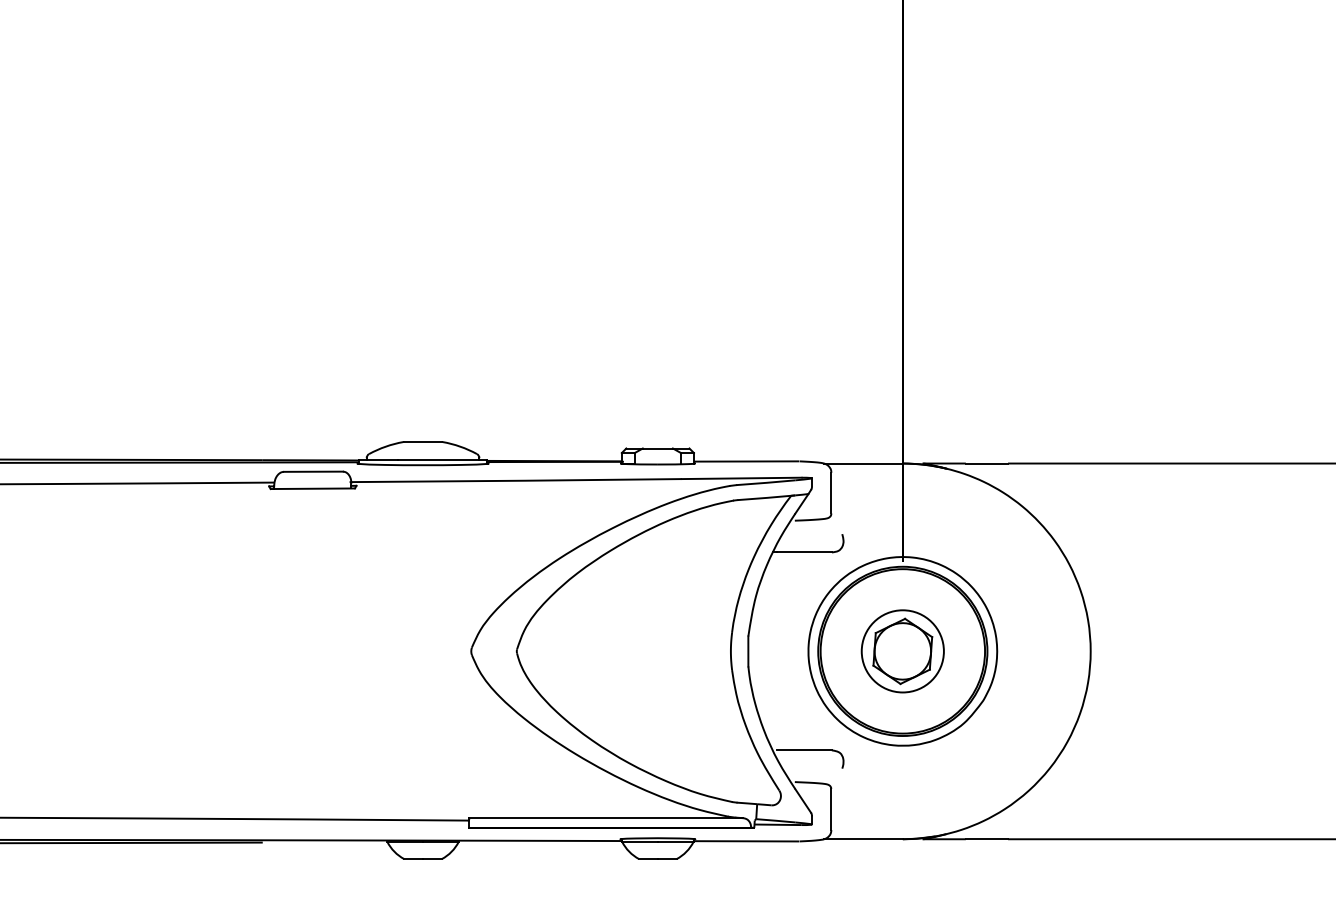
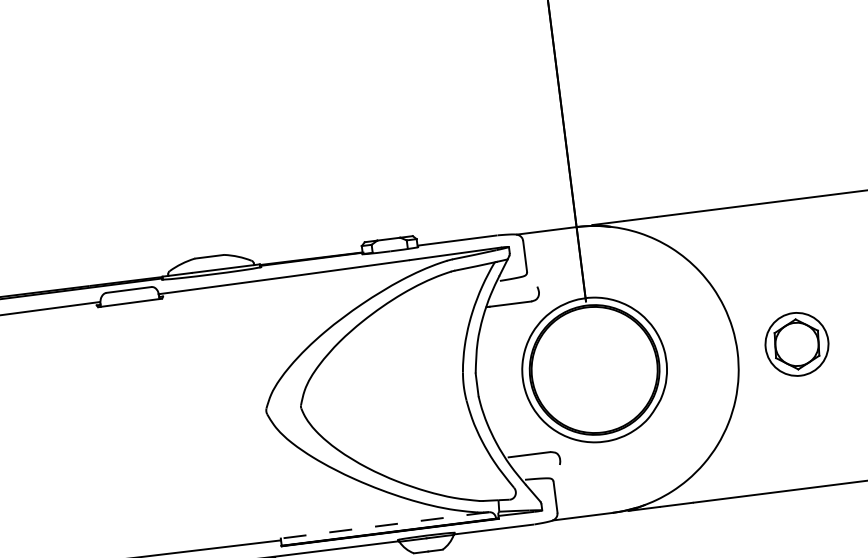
part: (902, 651) -> (796, 344), moved
line: (605, 818) -> (384, 525), solid -> dashed

